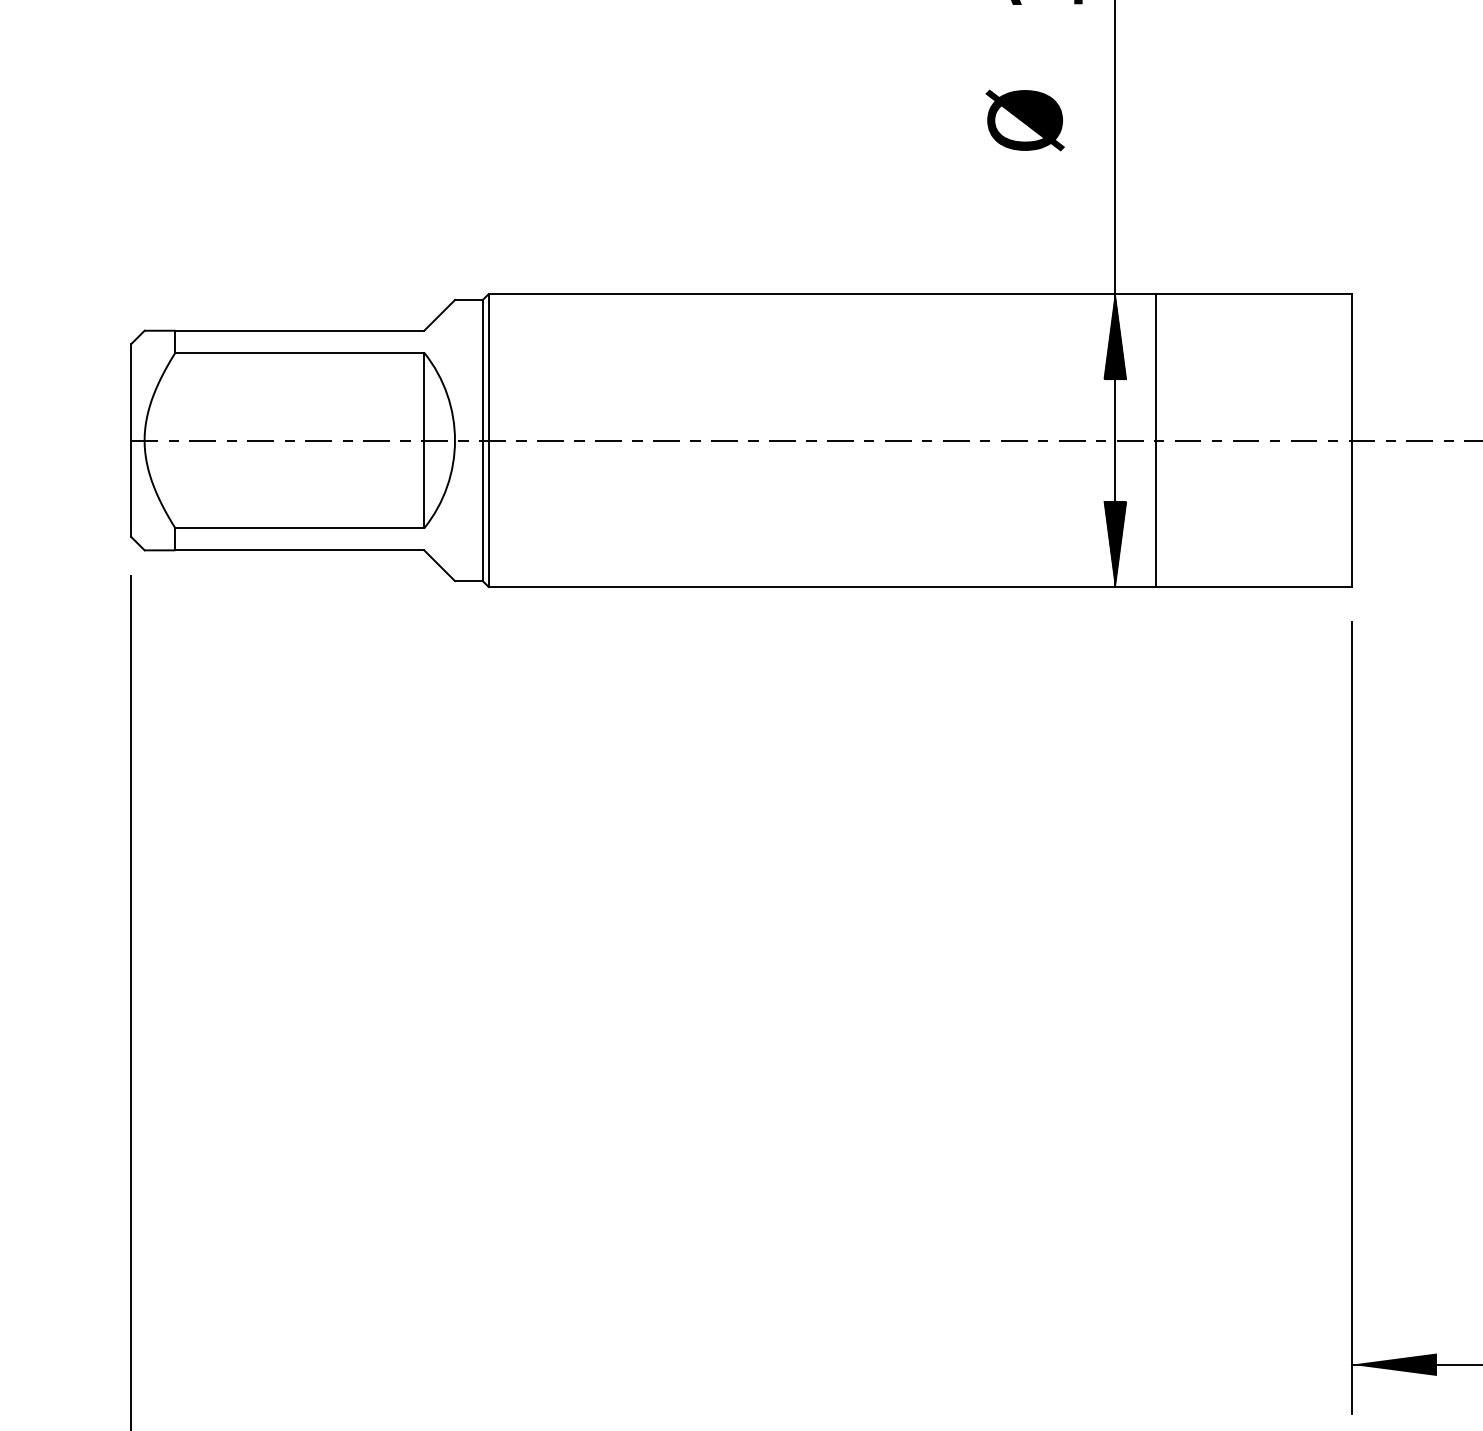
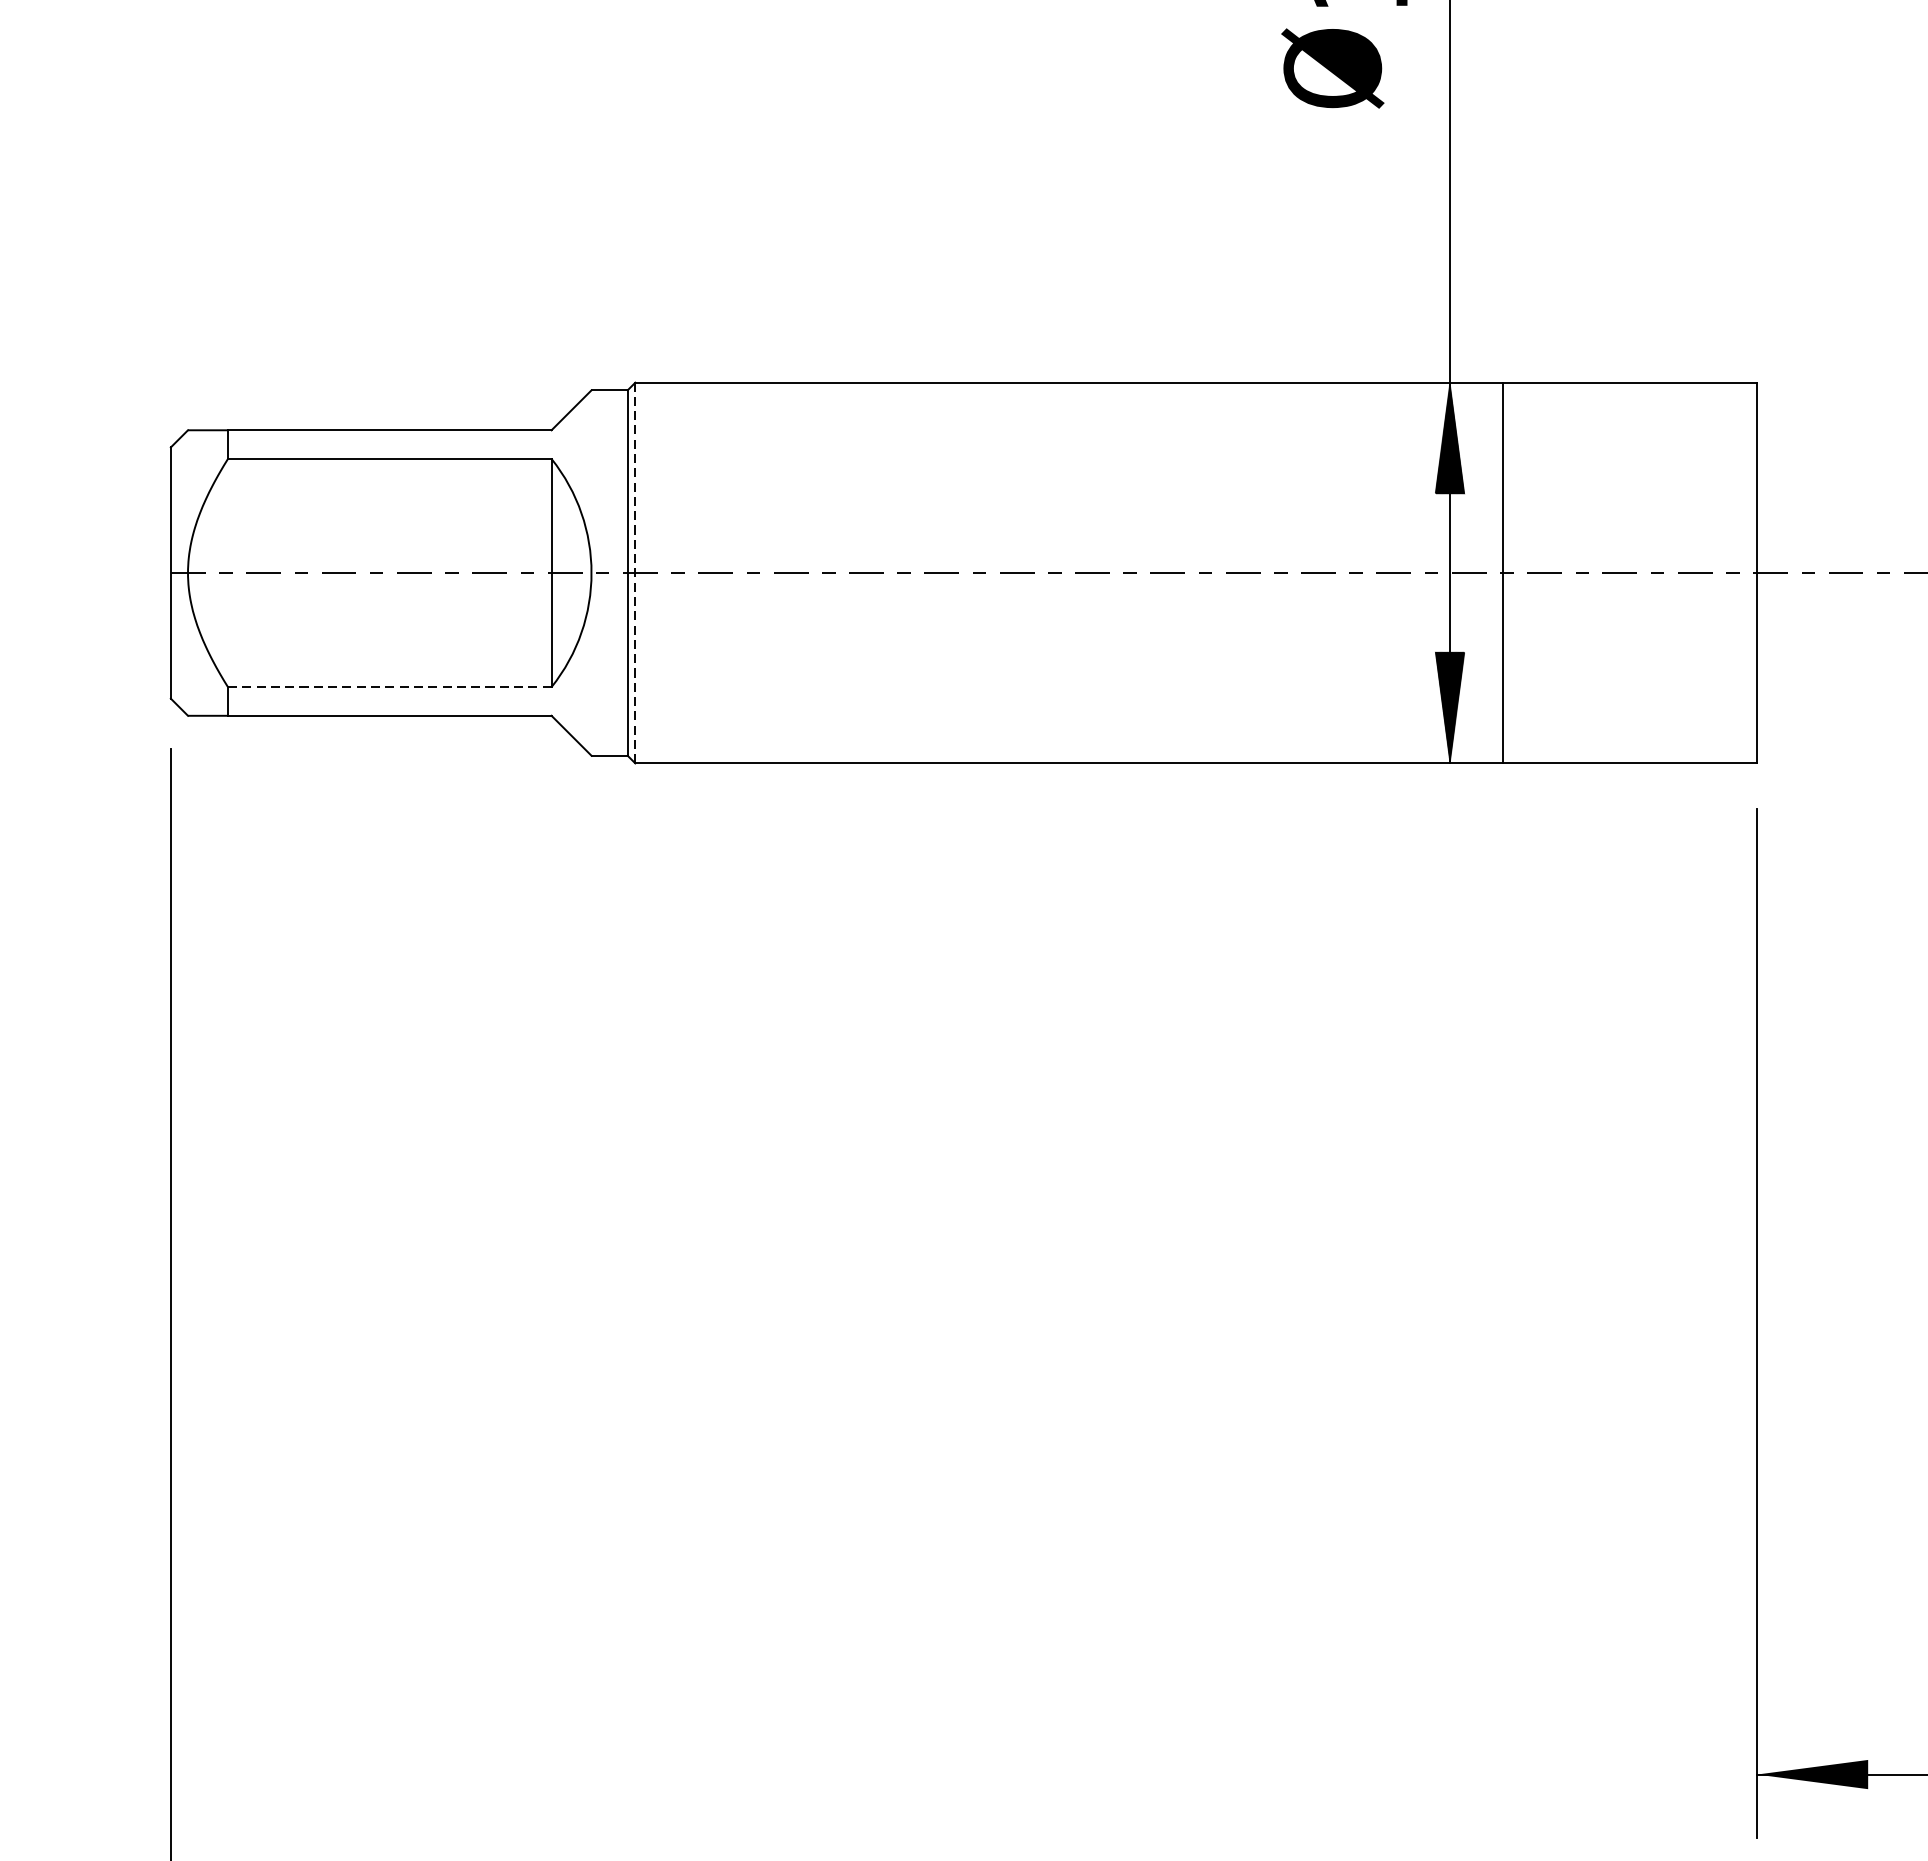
text: (1024, 120) -> (1331, 68), moved
line: (488, 440) -> (635, 572), solid -> dashed
line: (300, 528) -> (390, 687), solid -> dashed

